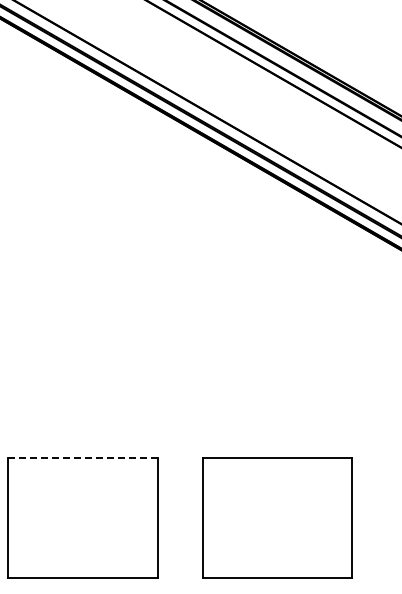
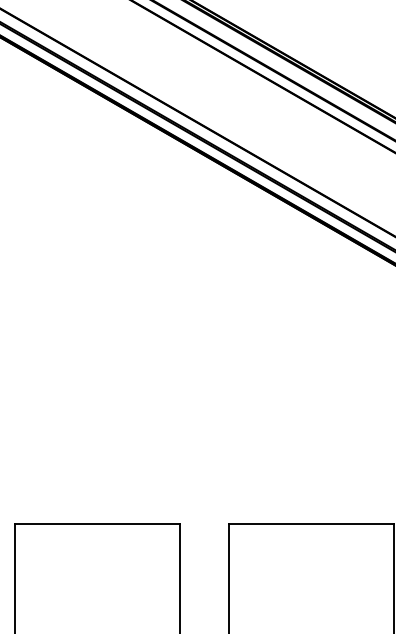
line: (82, 458) -> (97, 524), dashed -> solid

